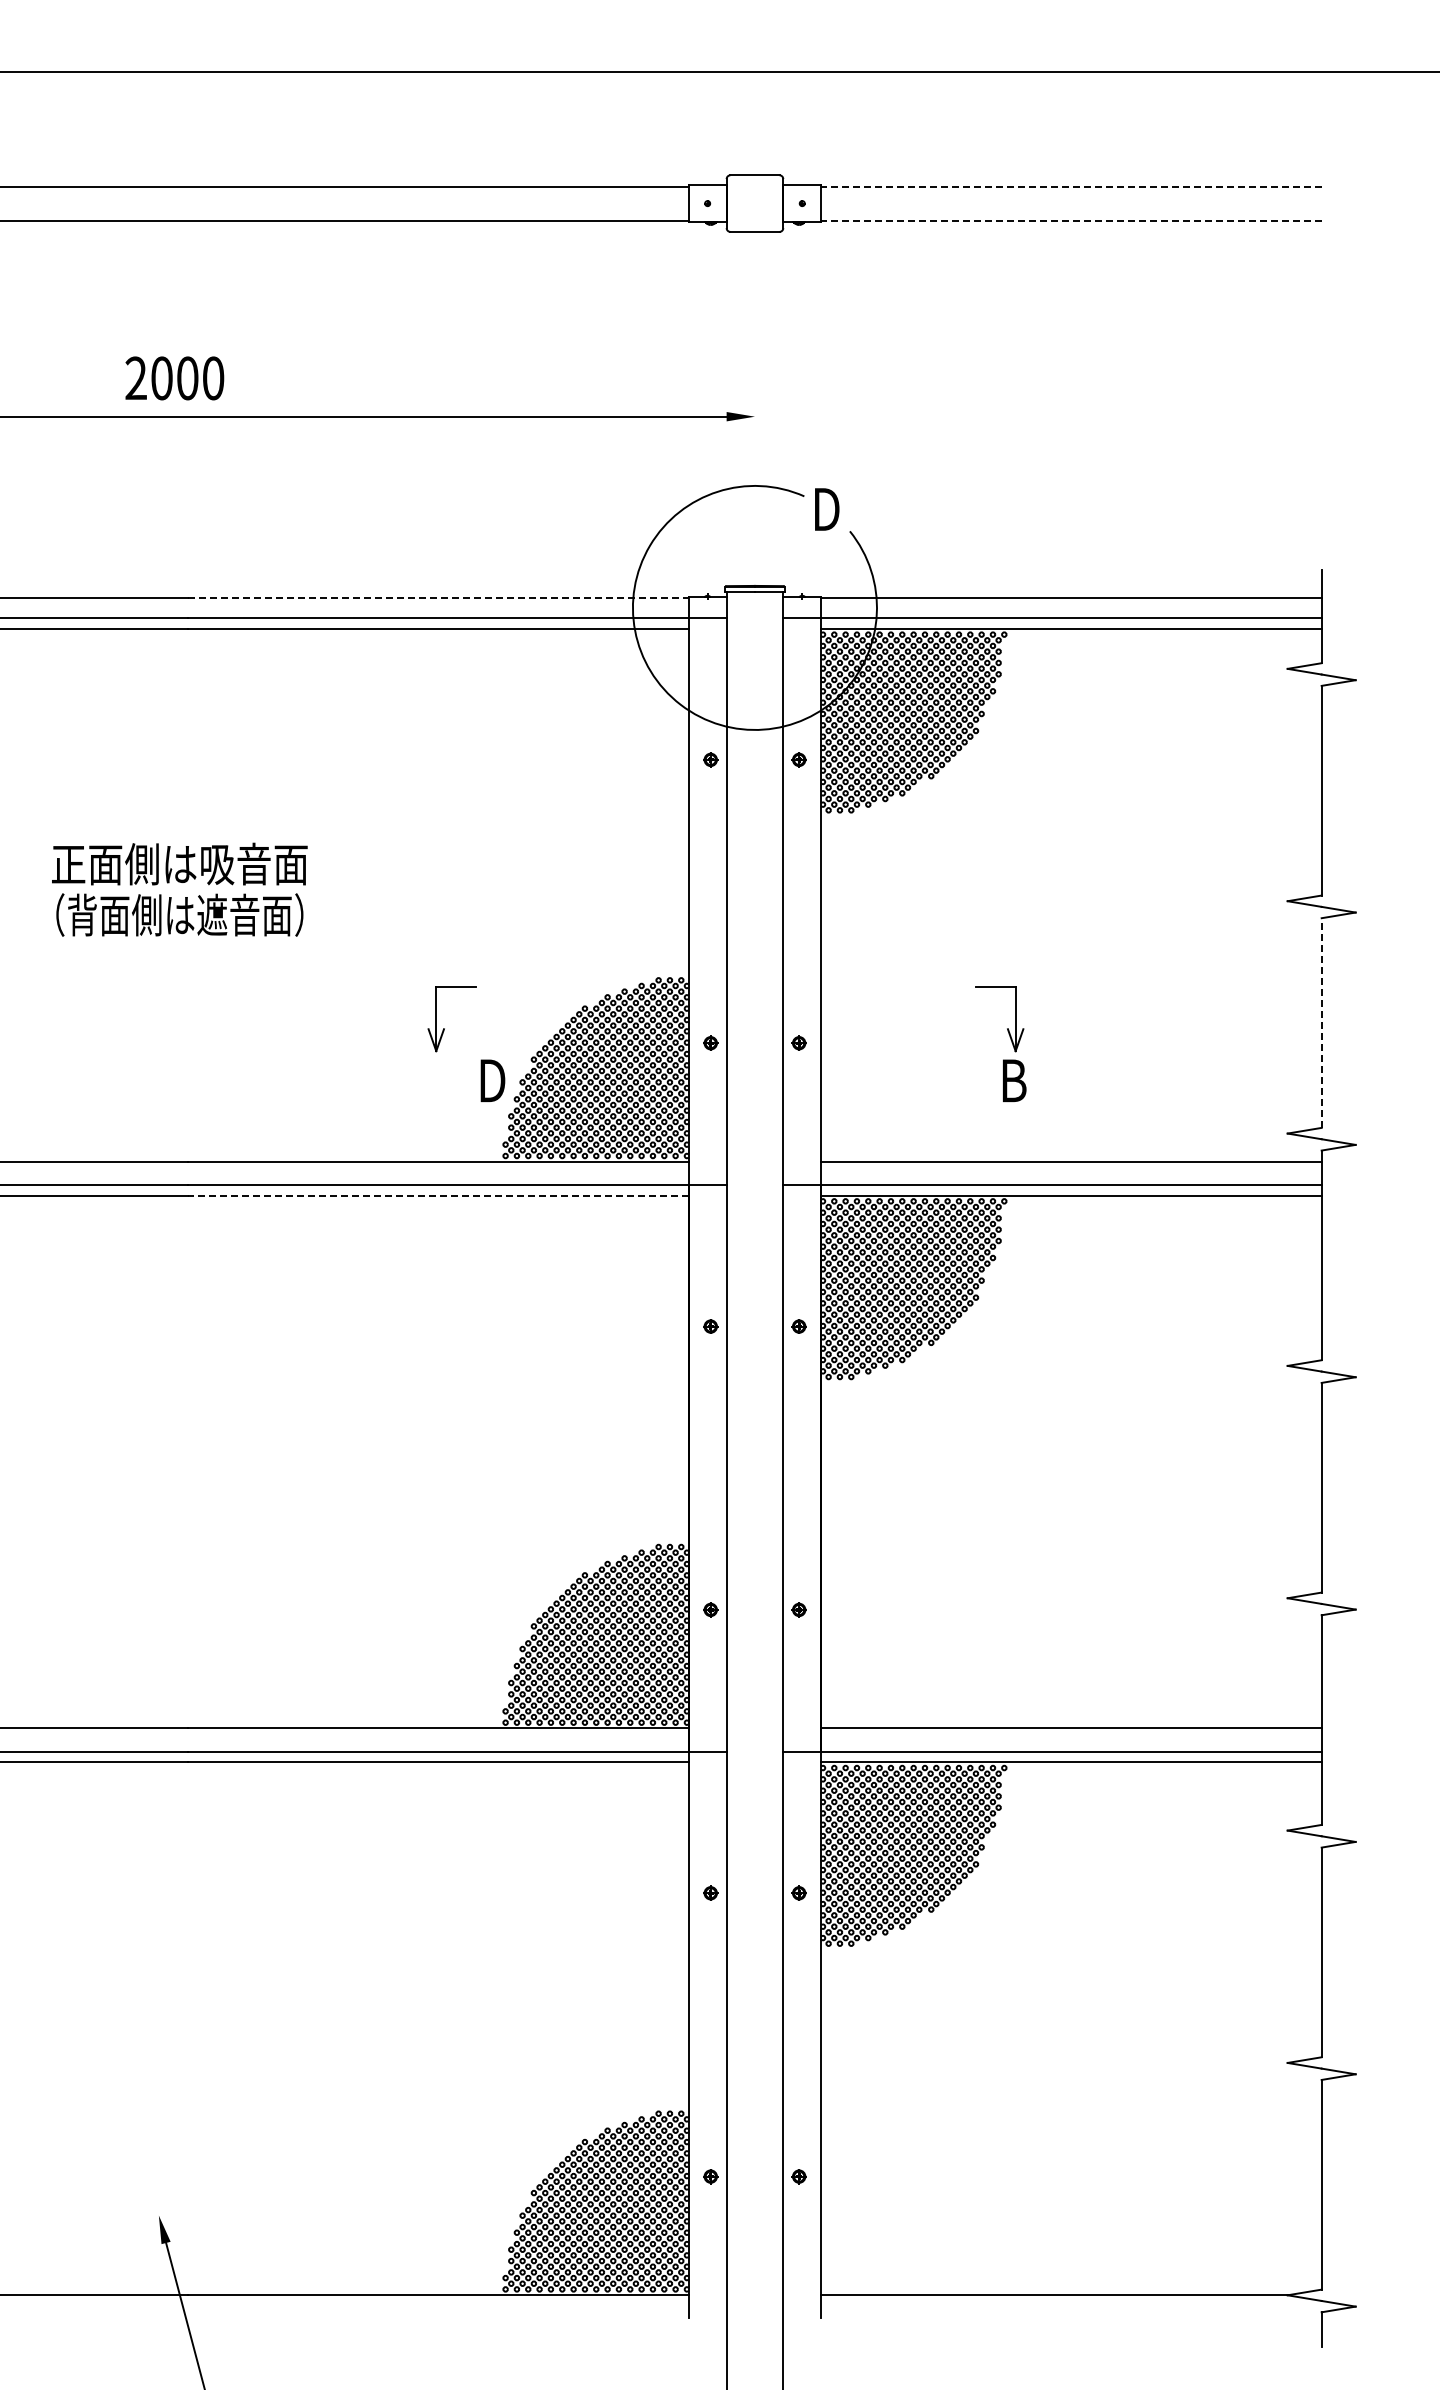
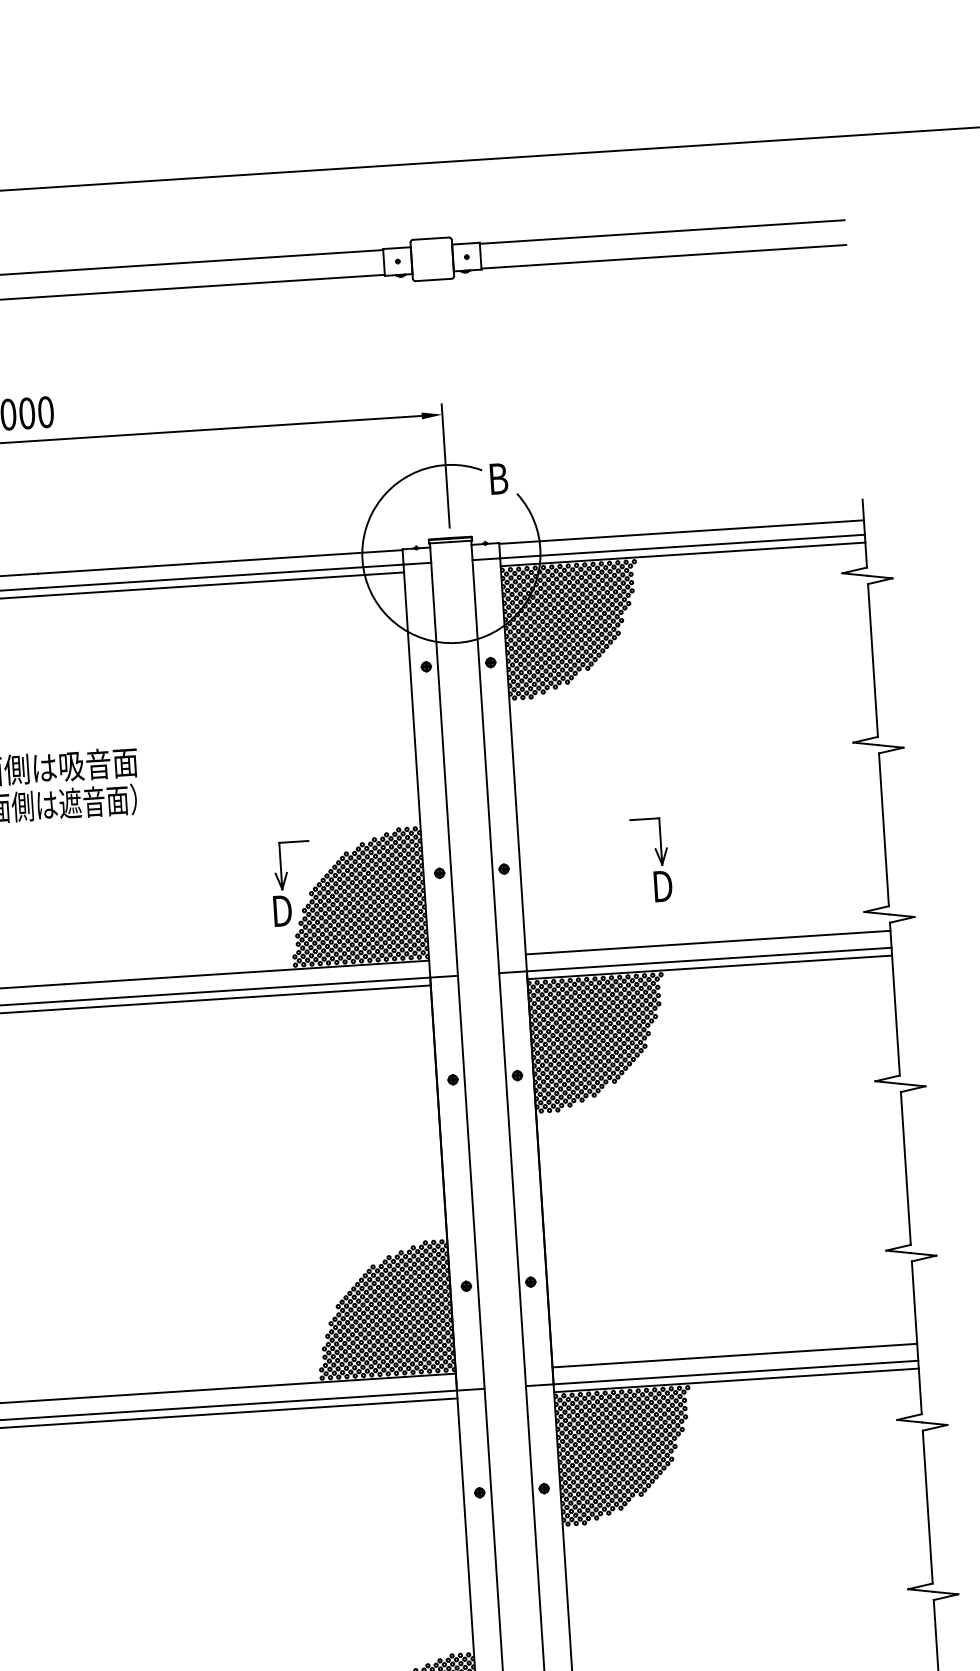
line: (1070, 186) -> (661, 231), dashed -> solid
line: (1070, 220) -> (663, 256), dashed -> solid
line: (754, 486) -> (445, 465), added
text: (829, 509) -> (501, 478), D -> B
line: (438, 598) -> (220, 562), dashed -> solid
line: (1321, 1023) -> (883, 830), dashed -> solid
part: (444, 1028) -> (287, 872), moved
text: (1017, 1080) -> (664, 886), B -> D
line: (437, 1195) -> (247, 997), dashed -> solid

